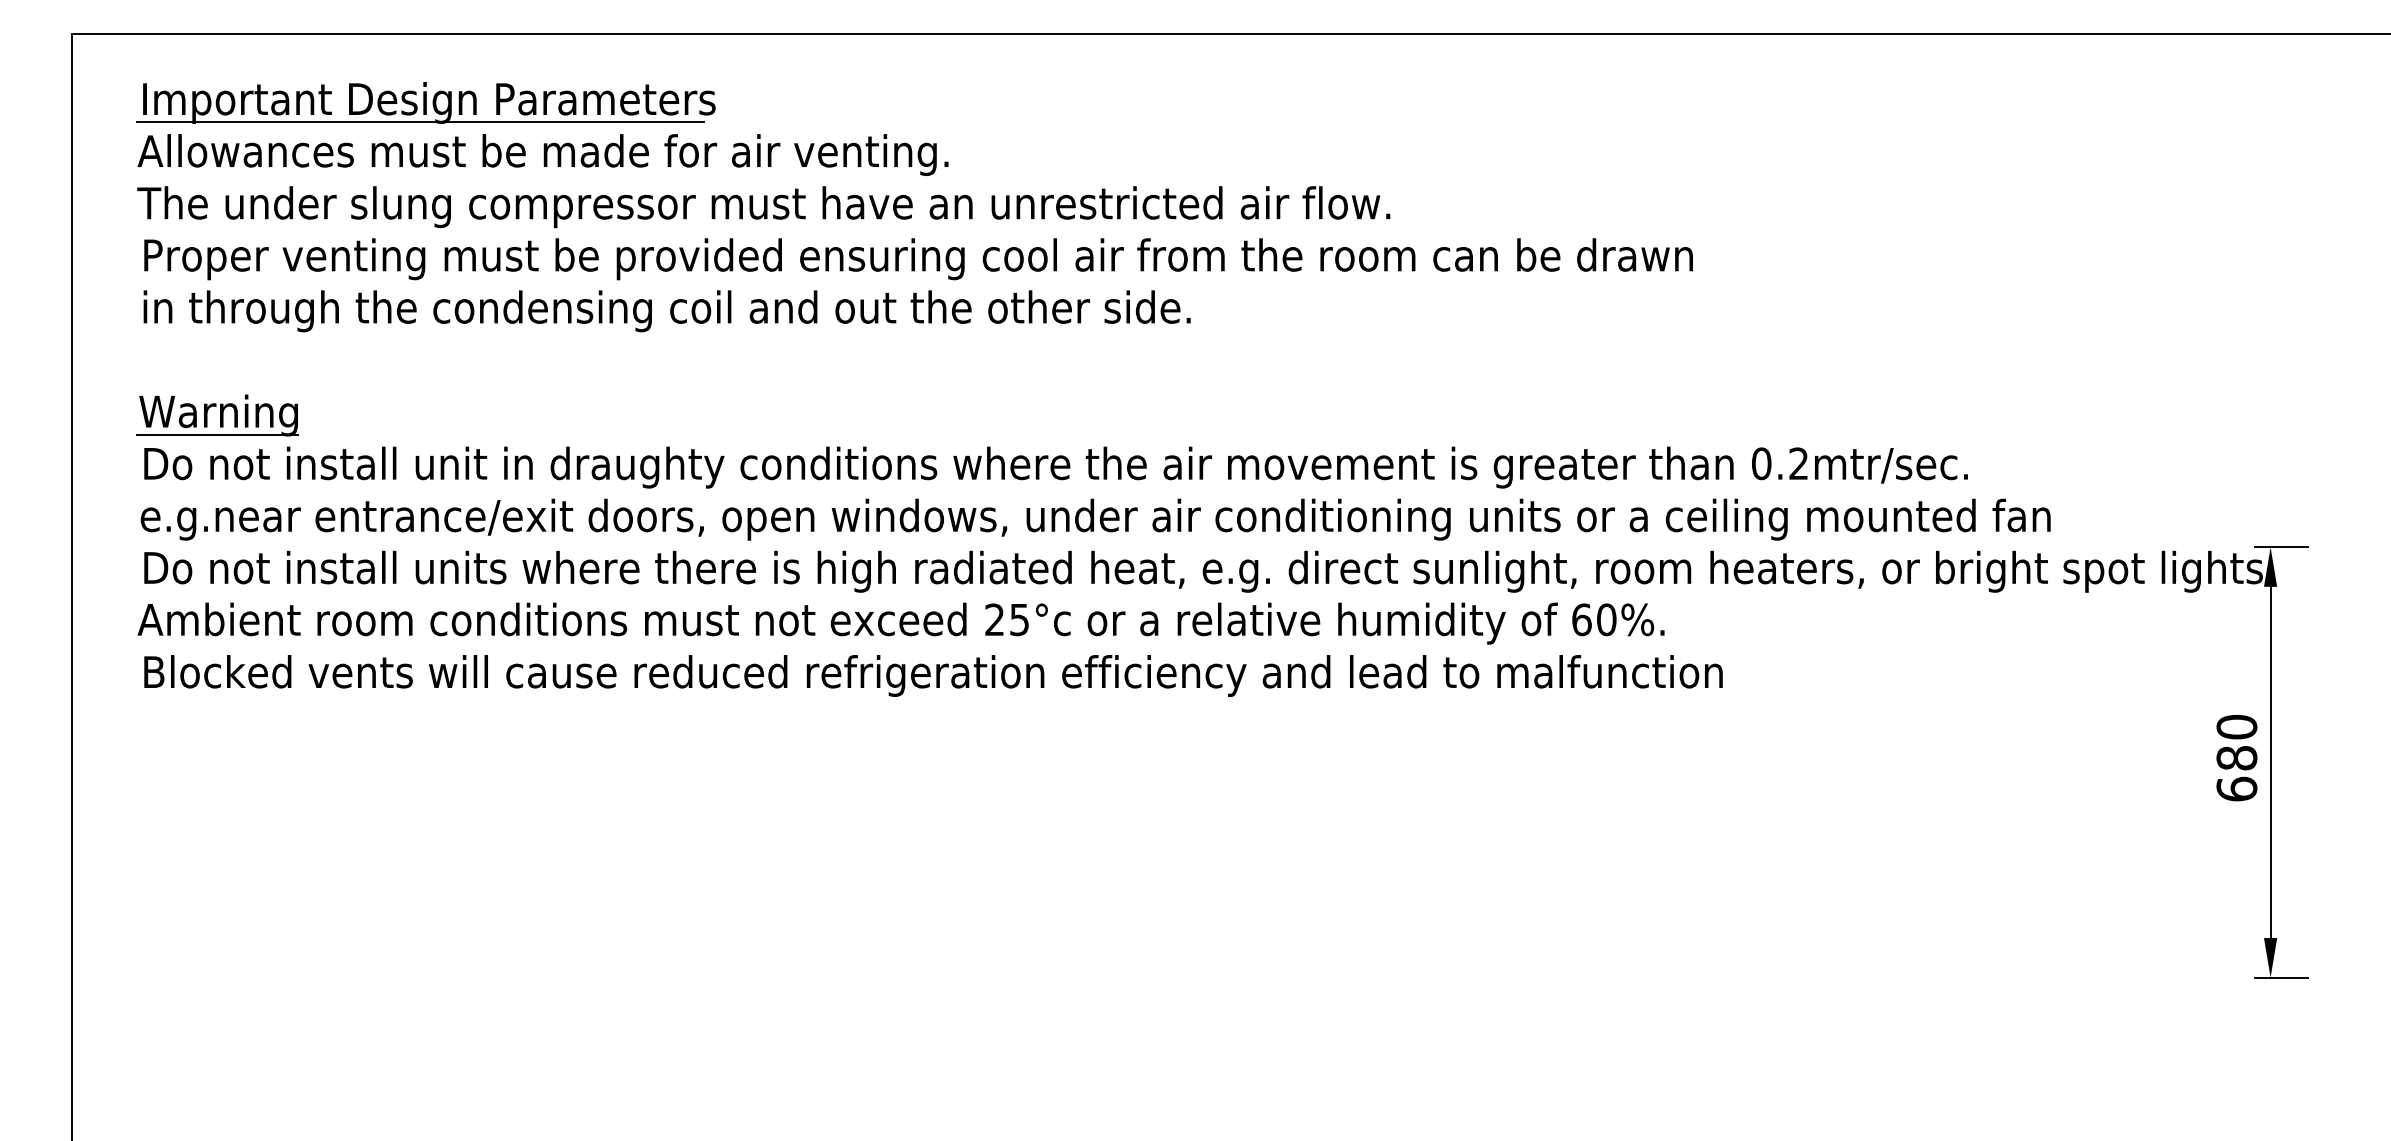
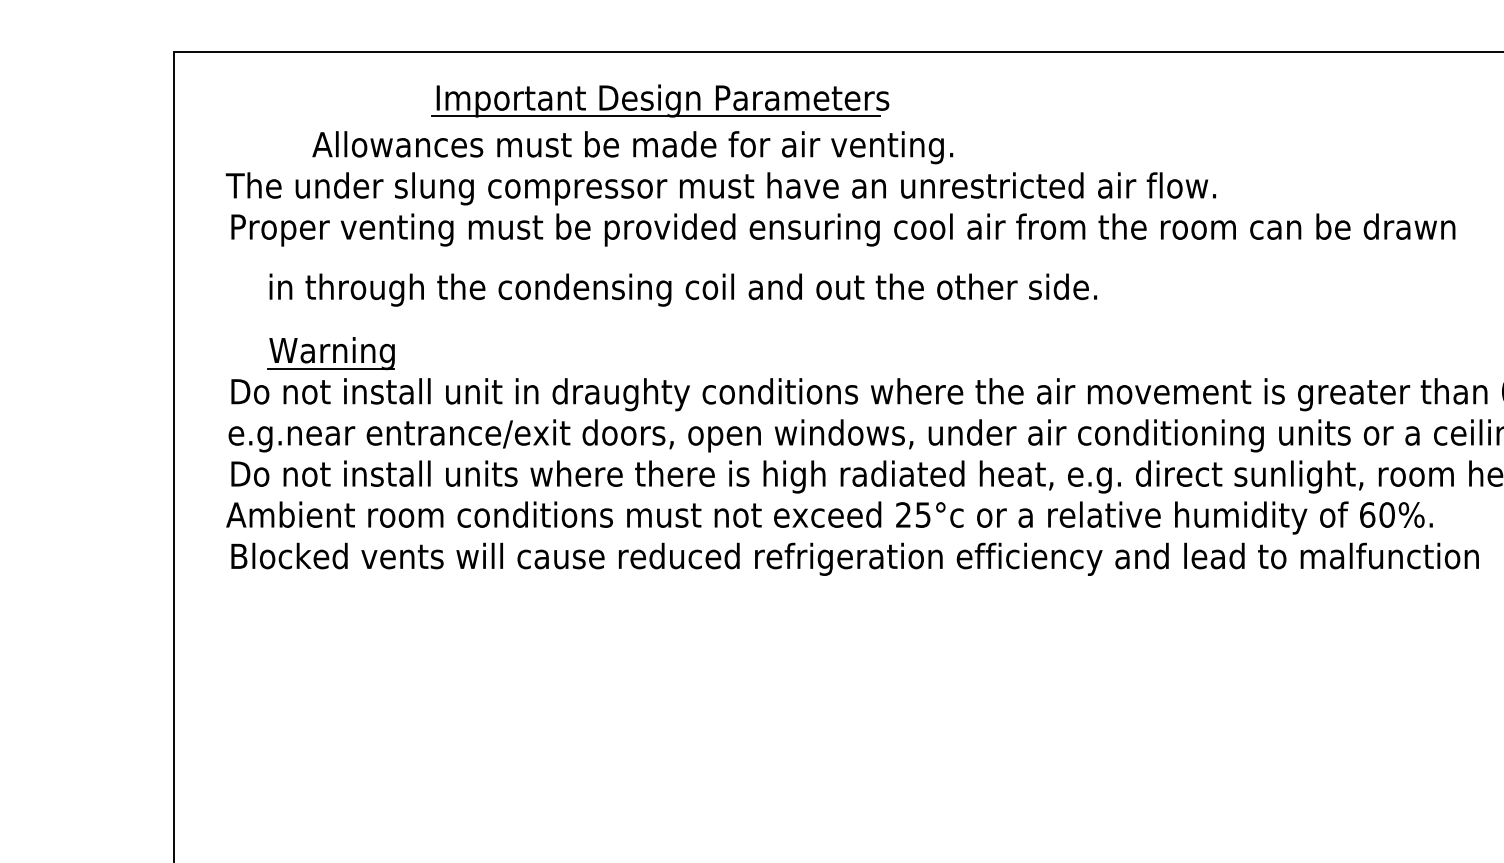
part: (425, 102) -> (659, 100), moved
text: (542, 154) -> (632, 147), moved
text: (666, 311) -> (682, 290), moved
part: (217, 415) -> (331, 353), moved

